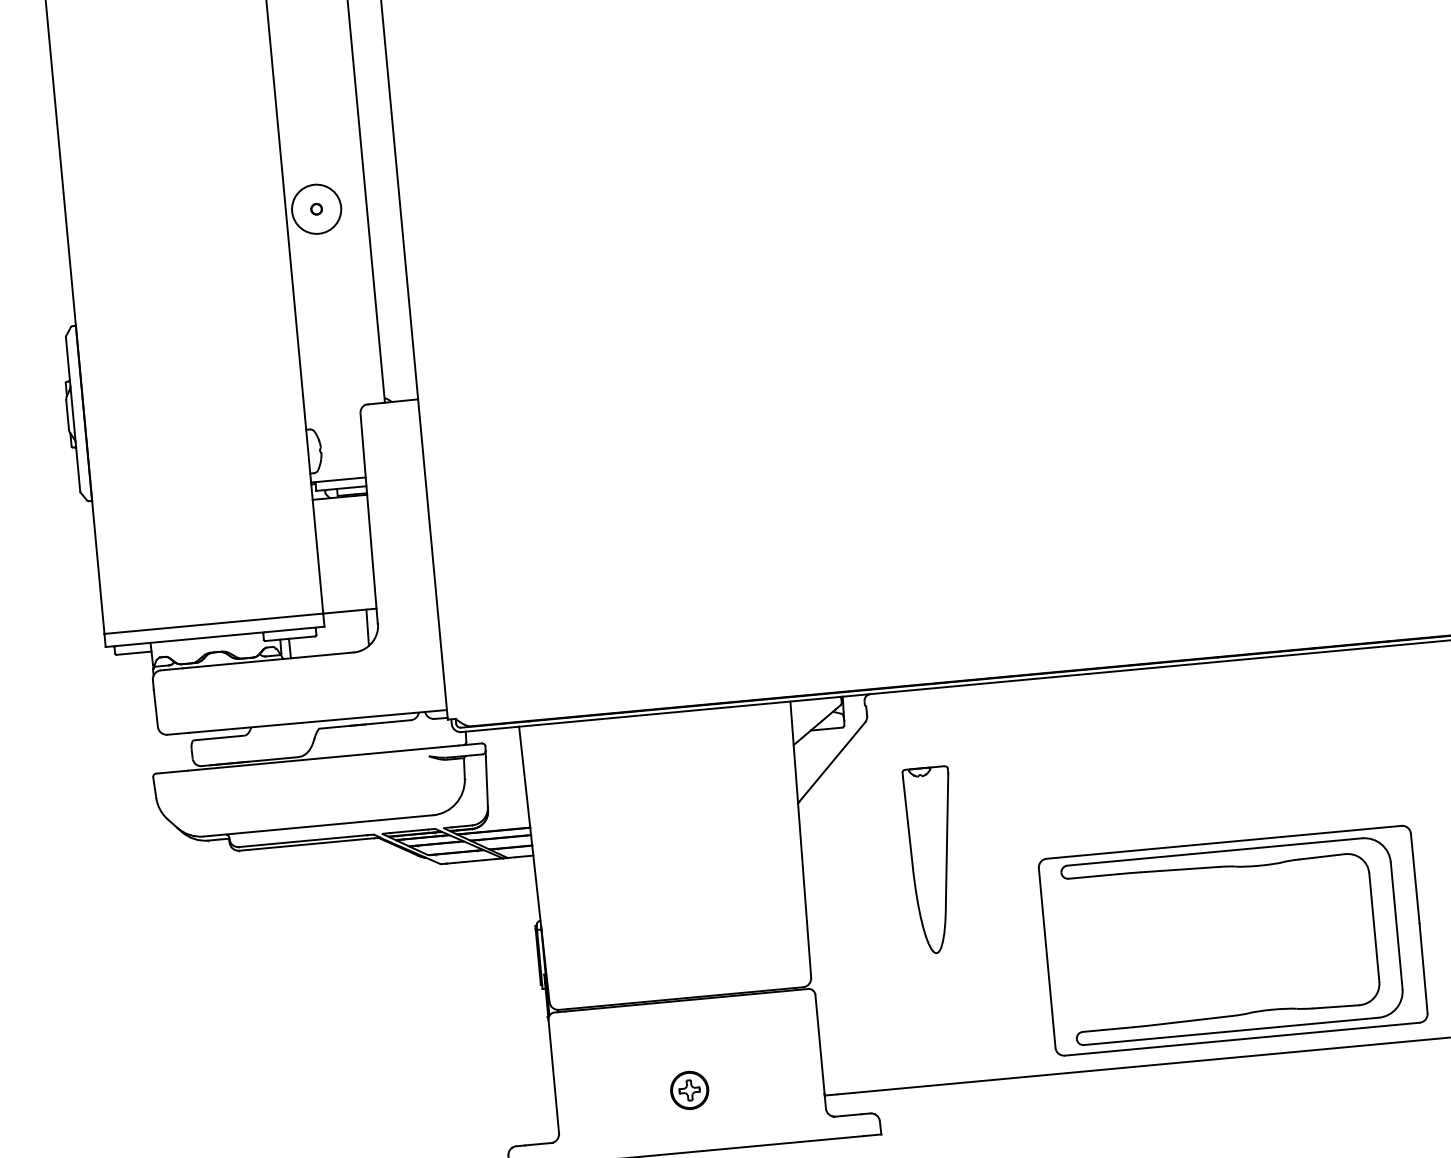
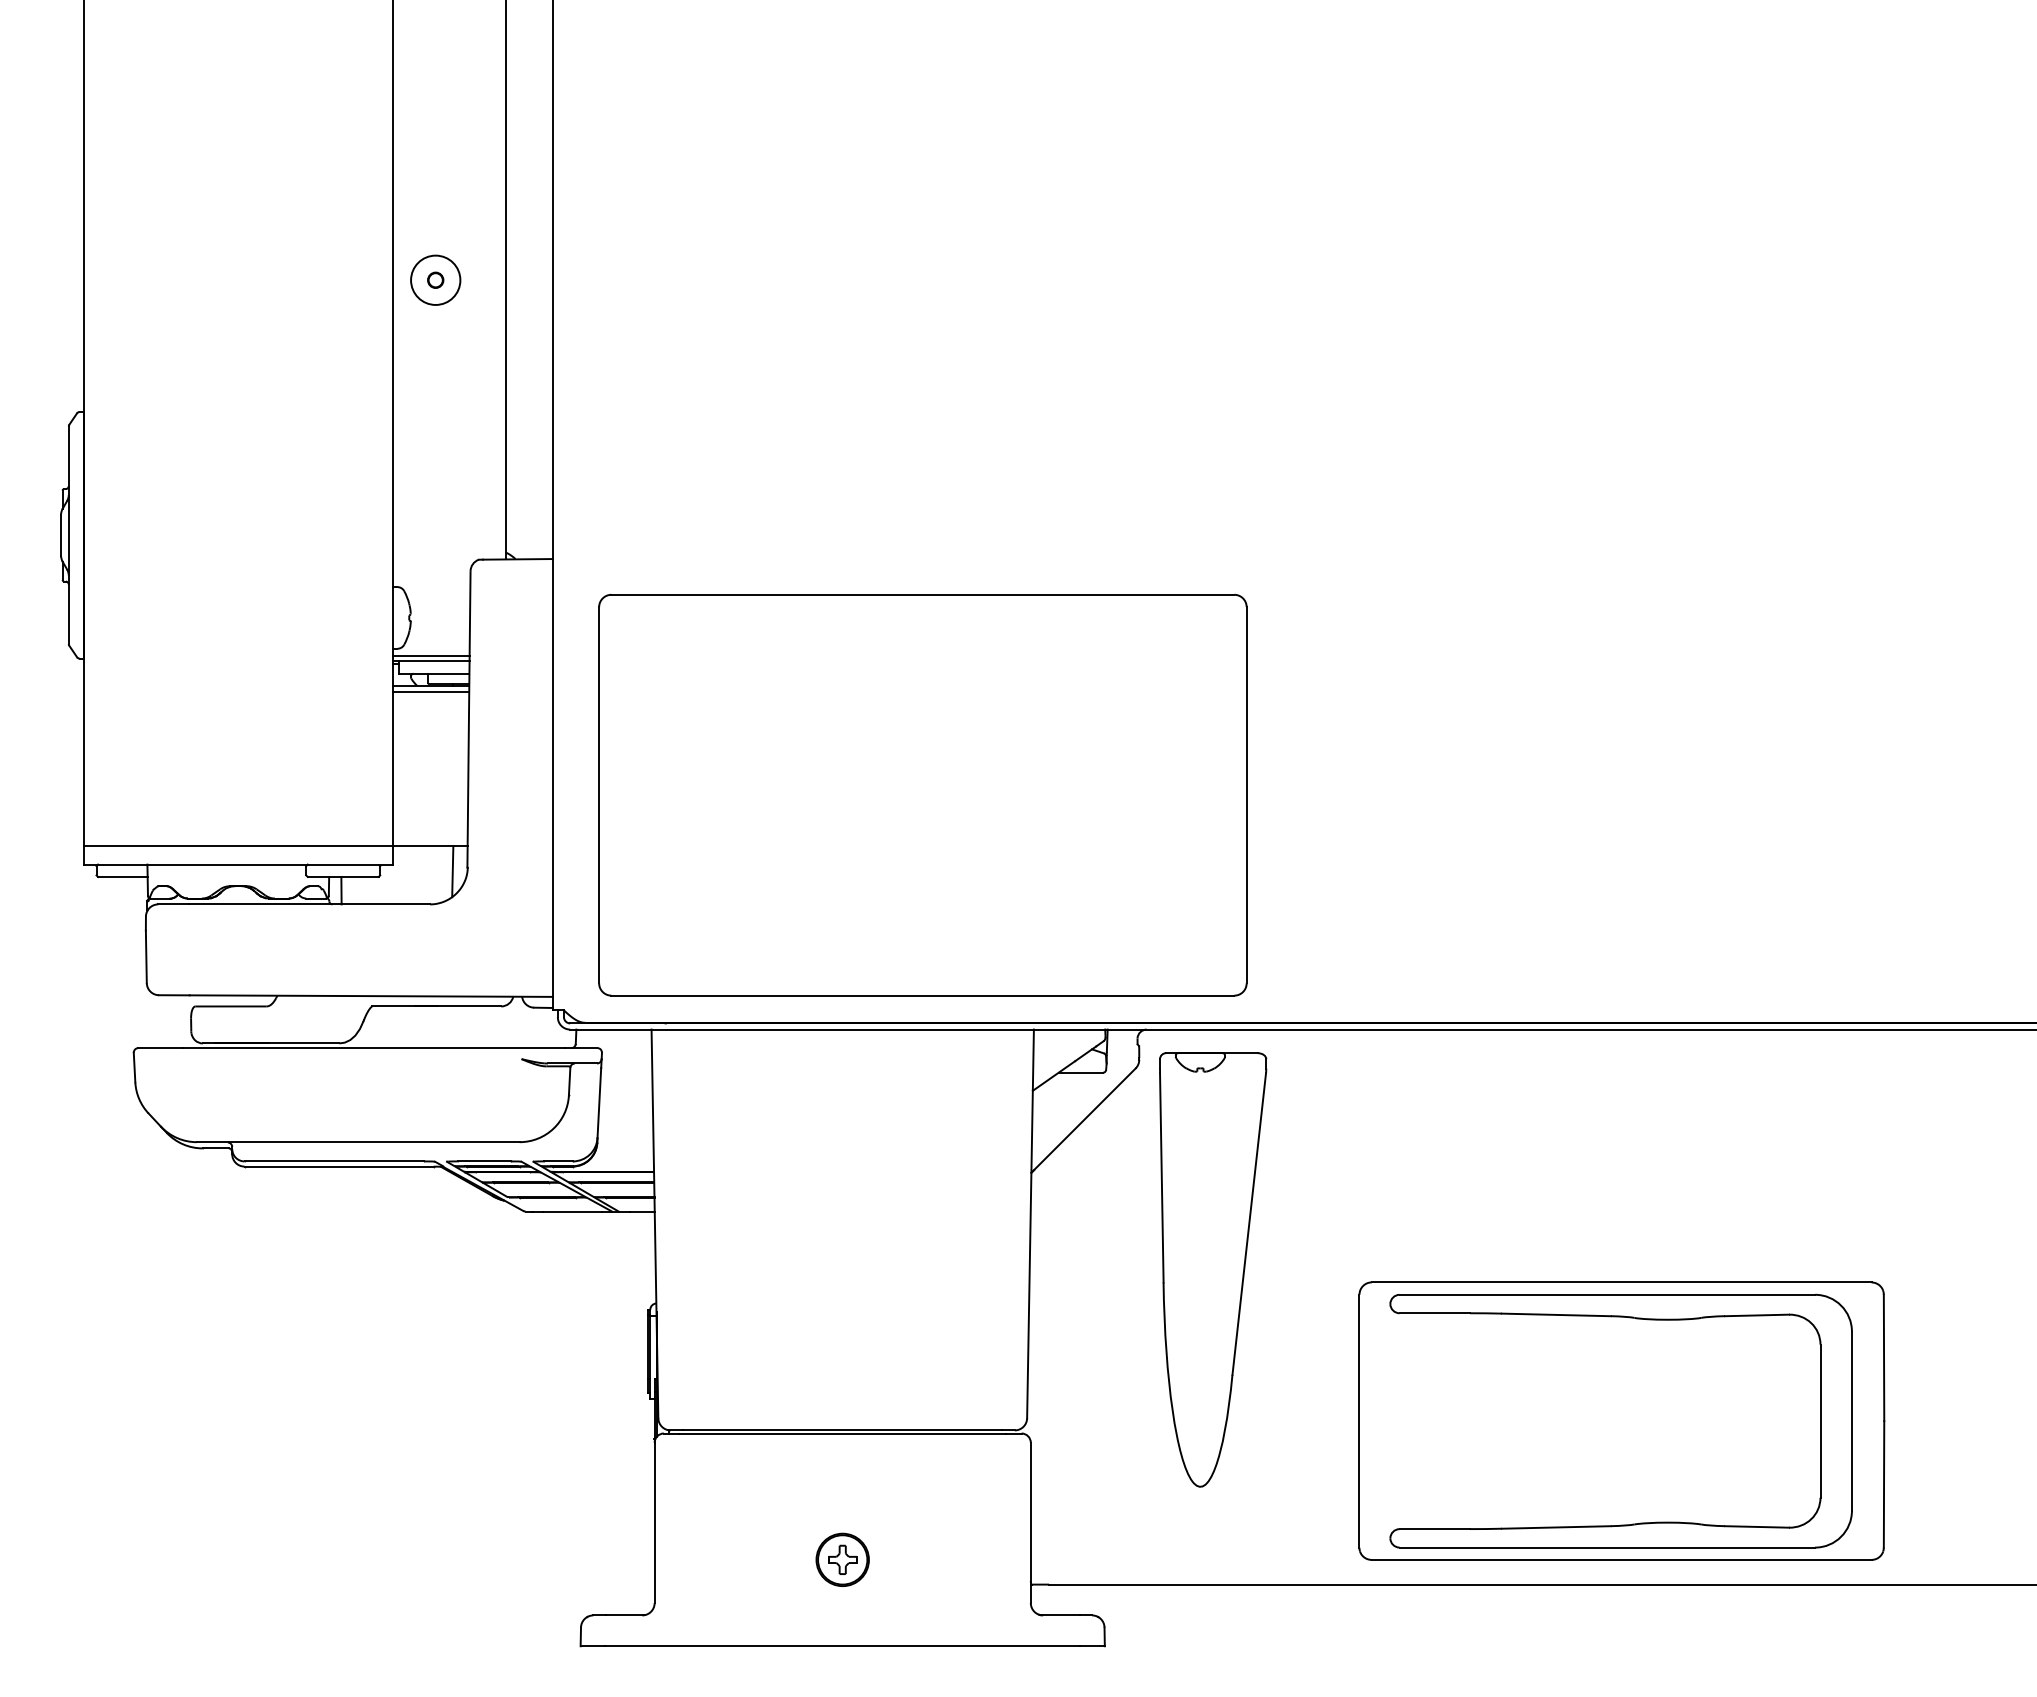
circle: (316, 208) -> (435, 279), size x0.71
line: (337, 476) -> (430, 656), added
line: (340, 501) -> (430, 691), added
part: (695, 542) -> (922, 795), added
part: (933, 859) -> (1213, 1269), size x1.67

